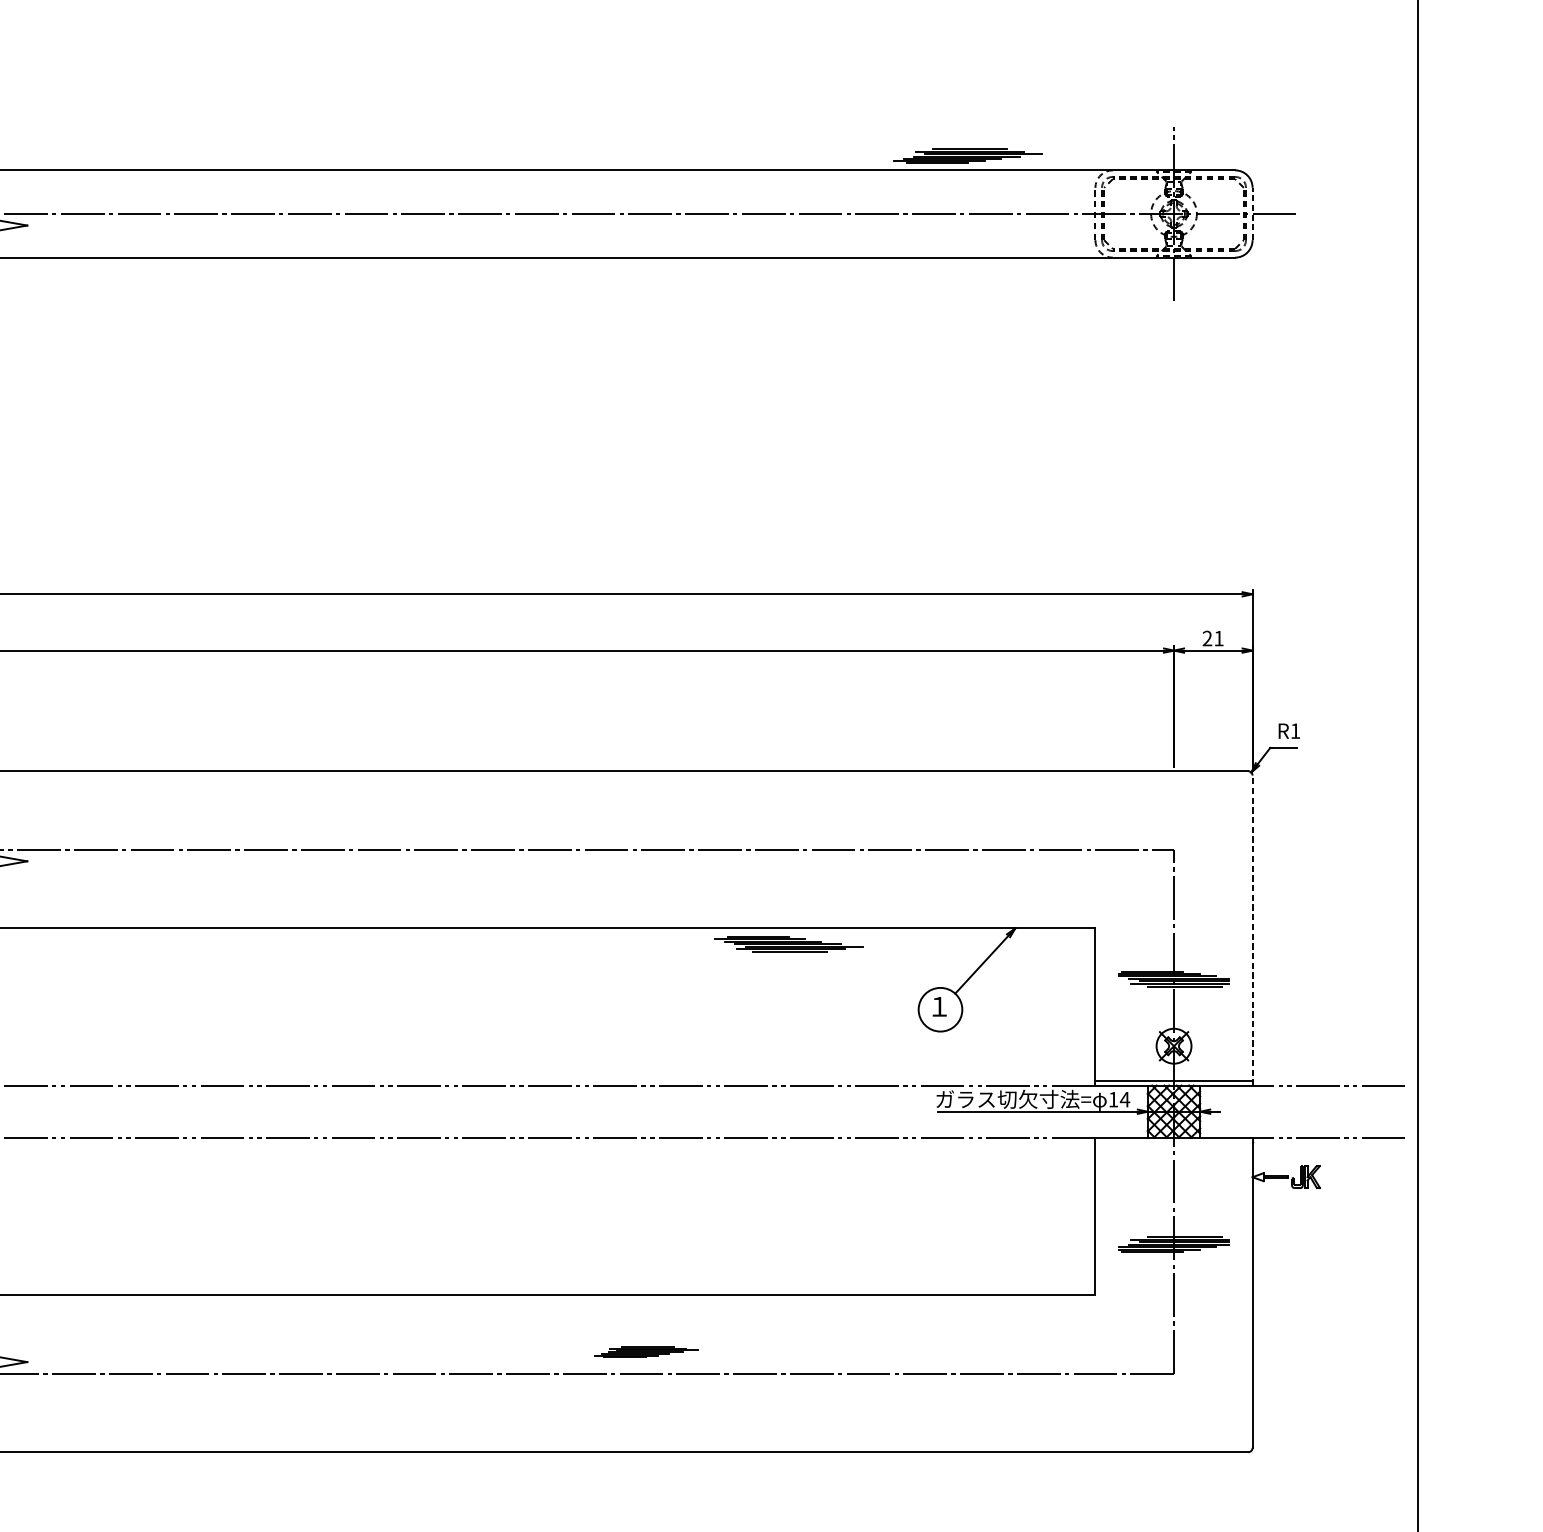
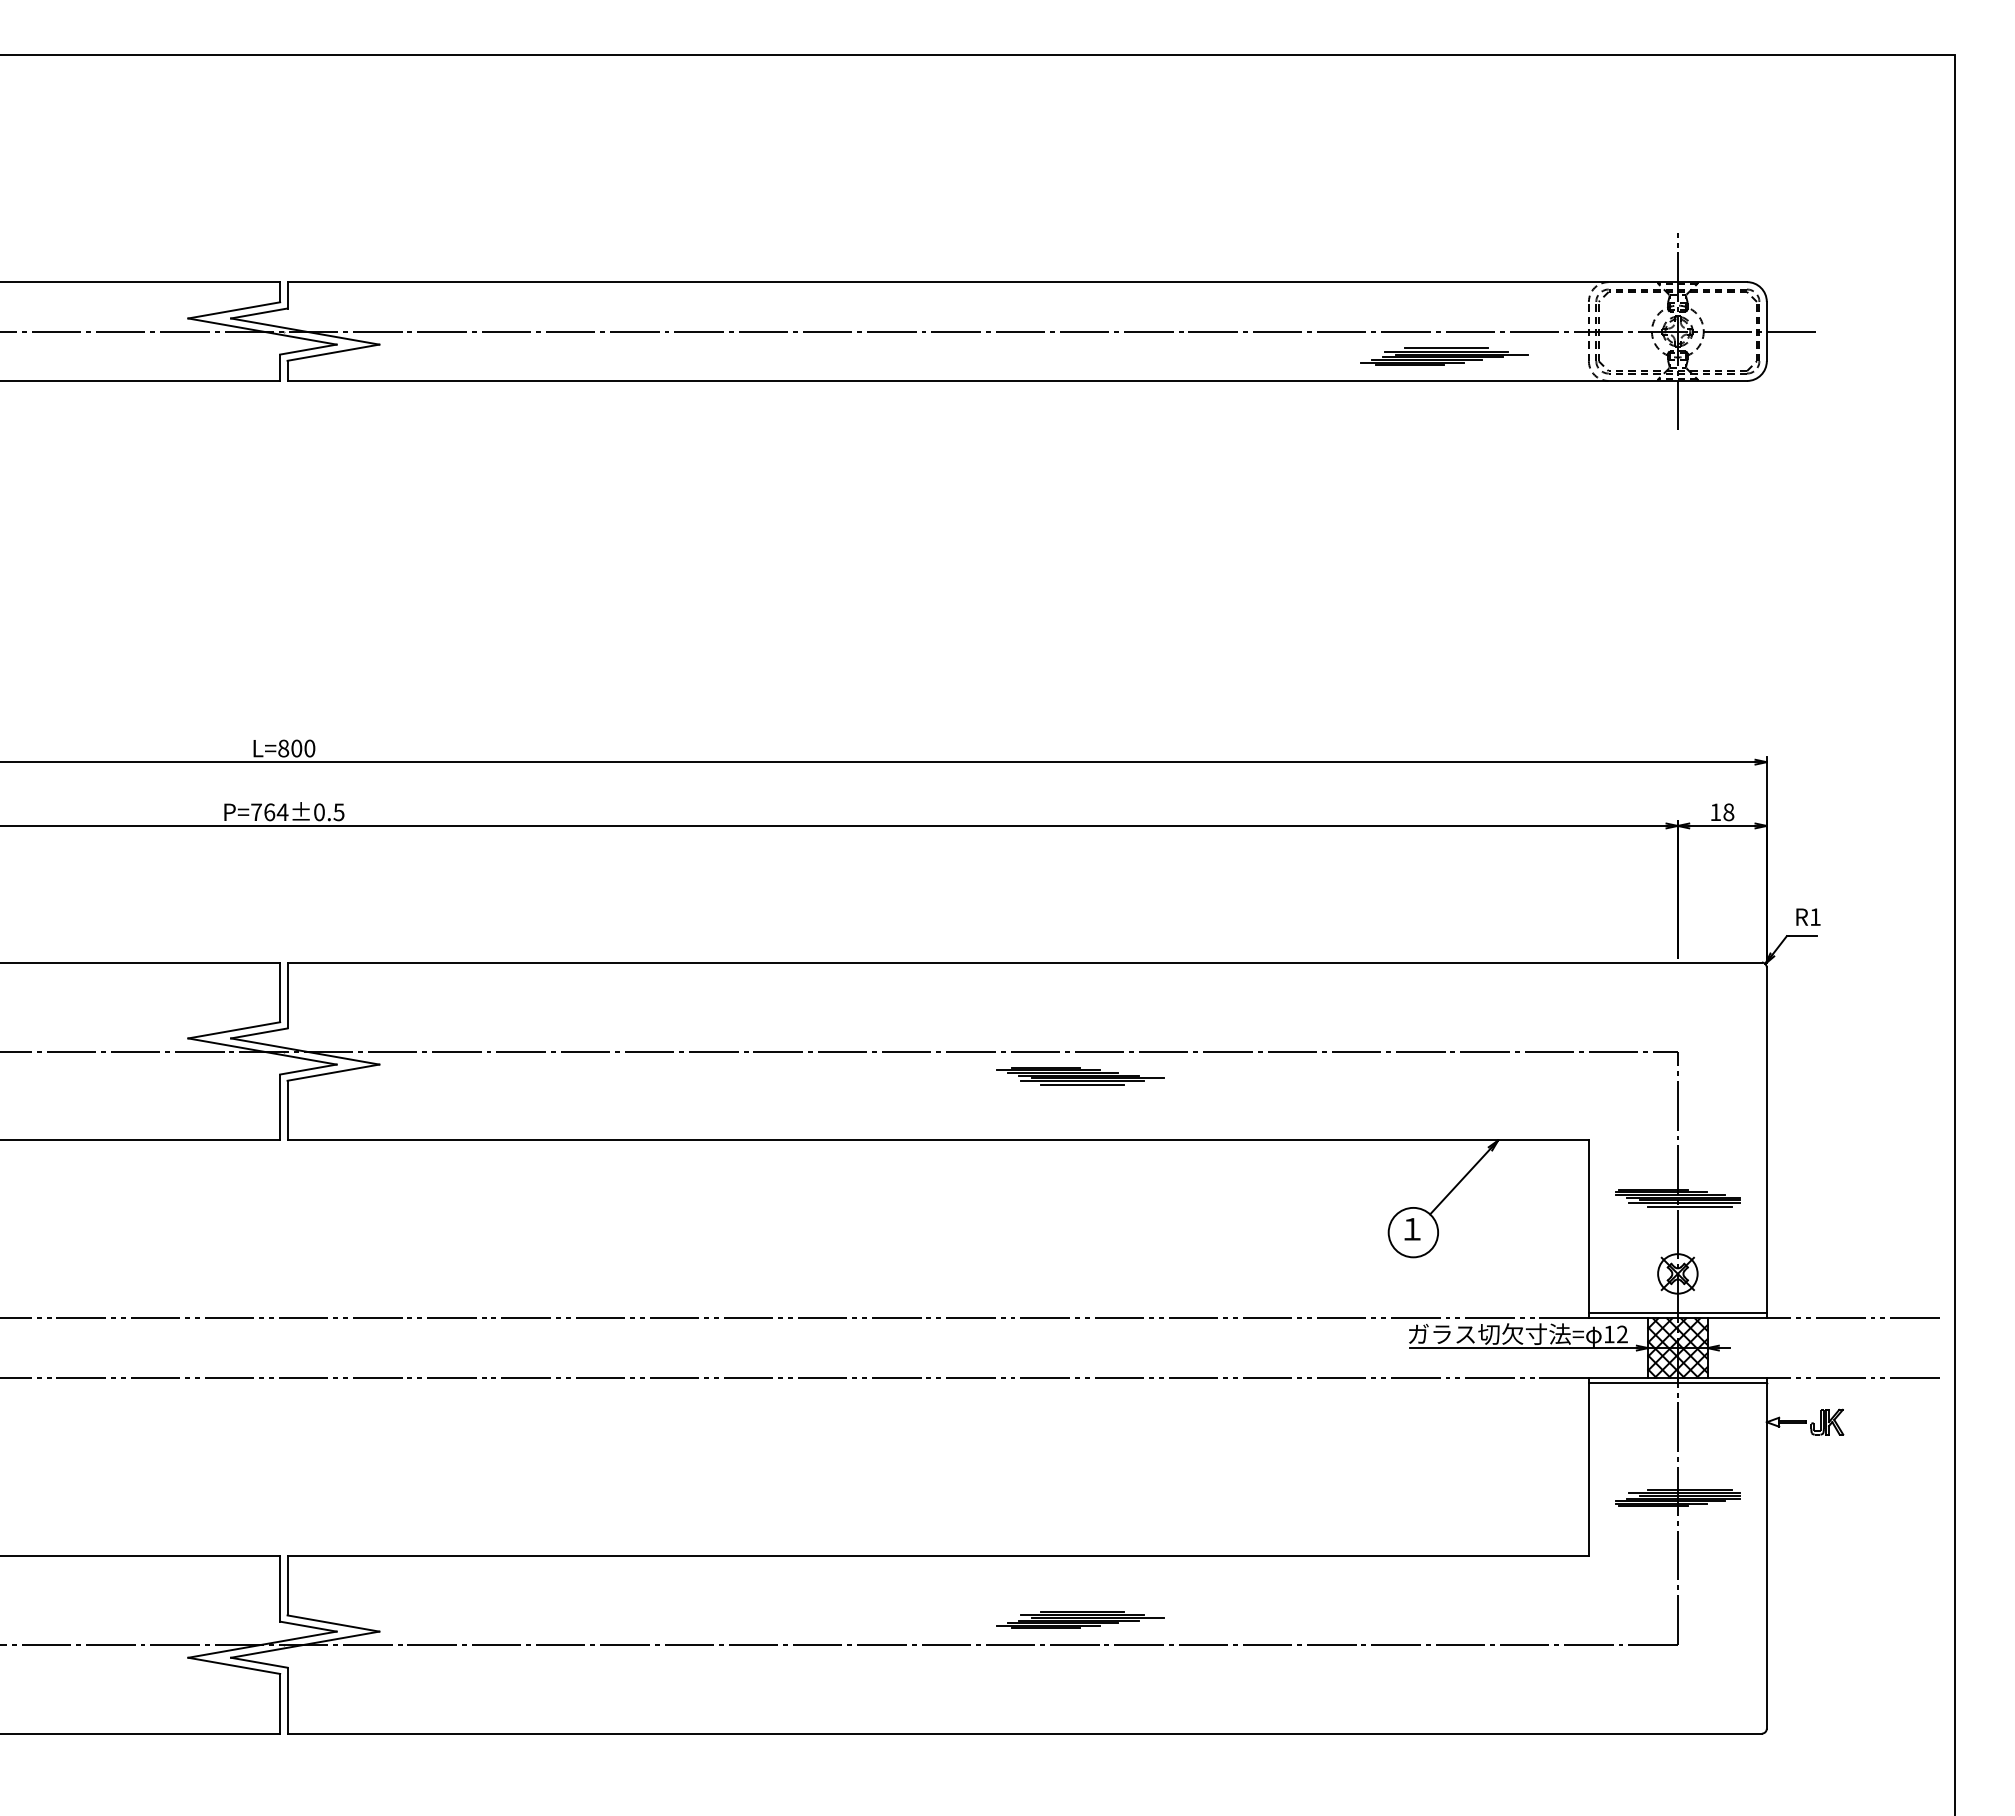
part: (967, 155) -> (1444, 356), moved
line: (1252, 213) -> (1766, 331), dashed -> solid
text: (1213, 638) -> (1722, 812), 21 -> 18
line: (1252, 930) -> (1766, 1142), dashed -> solid
part: (788, 945) -> (1080, 1076), moved
text: (1125, 1099) -> (1622, 1334), 14 -> 12
line: (1173, 1142) -> (1677, 1382), added
part: (646, 1351) -> (1080, 1619), size x1.43

